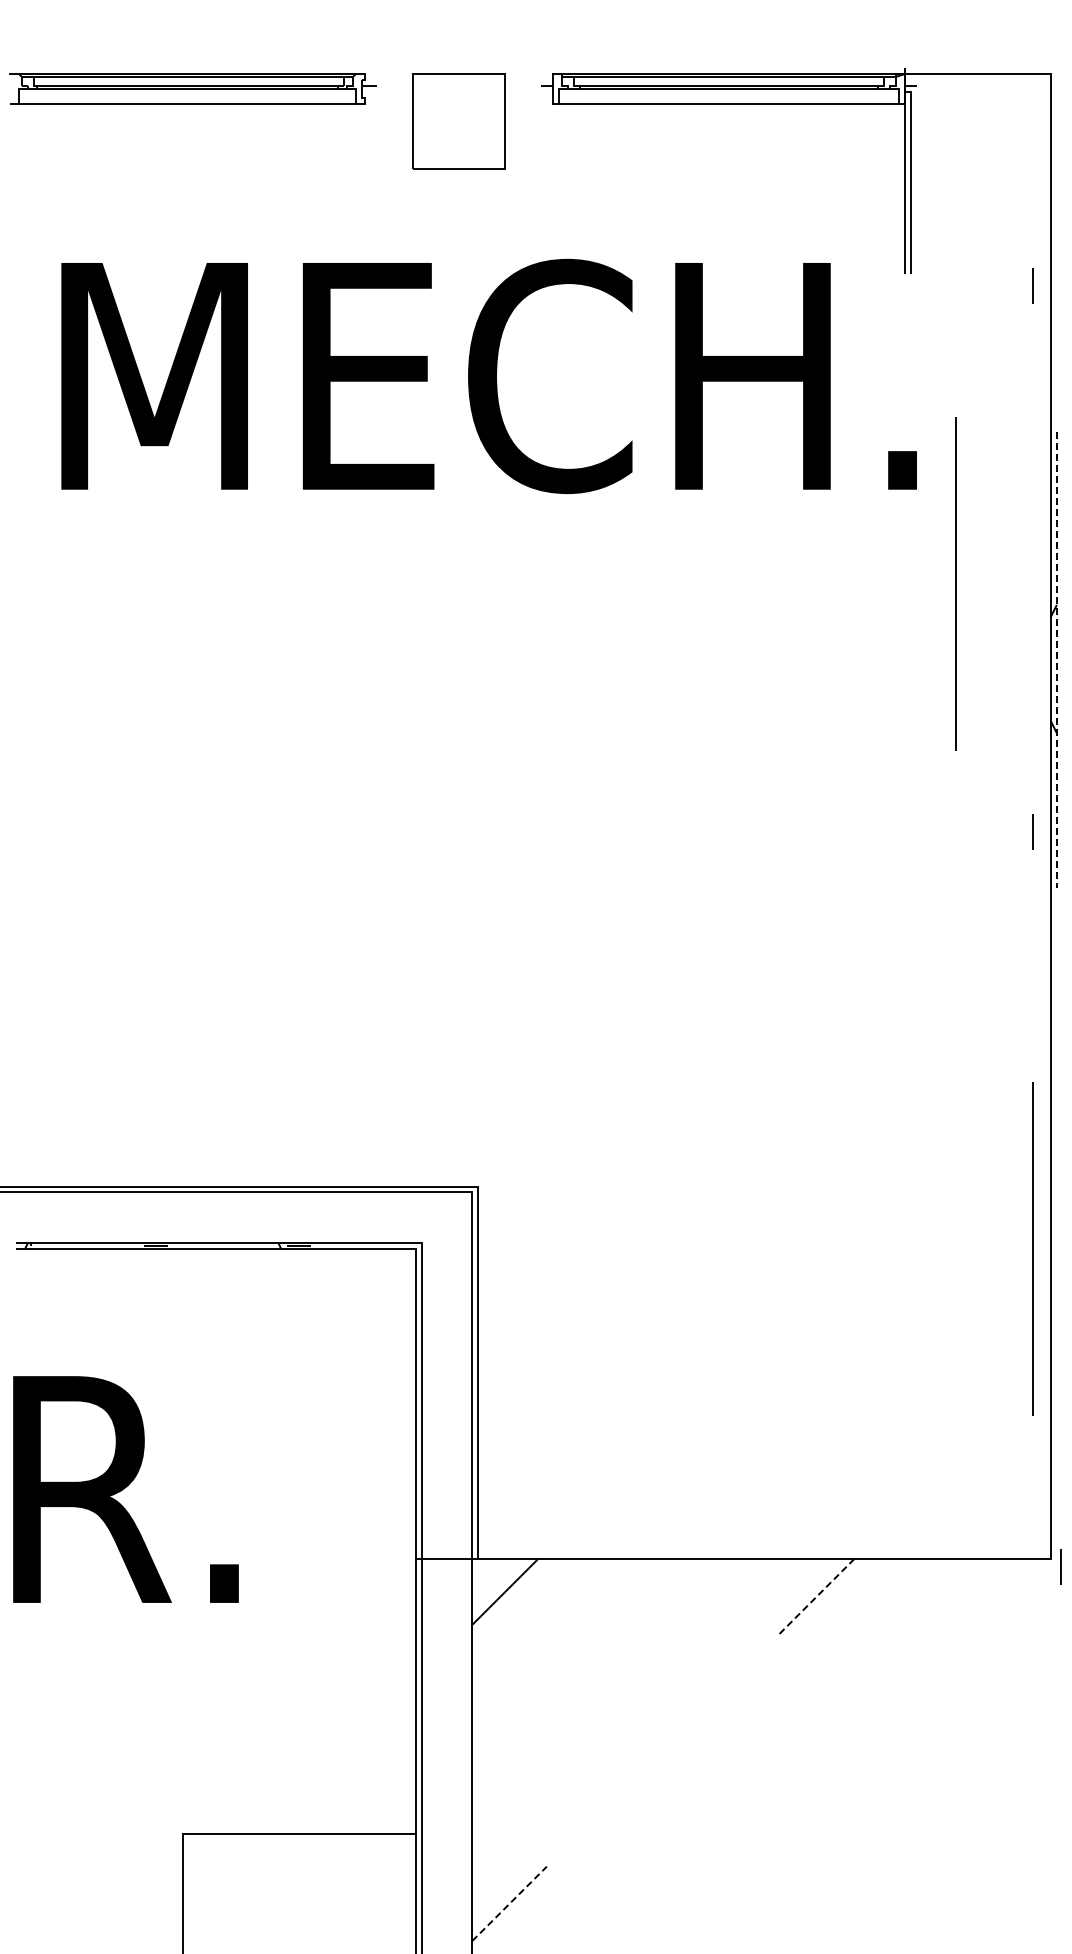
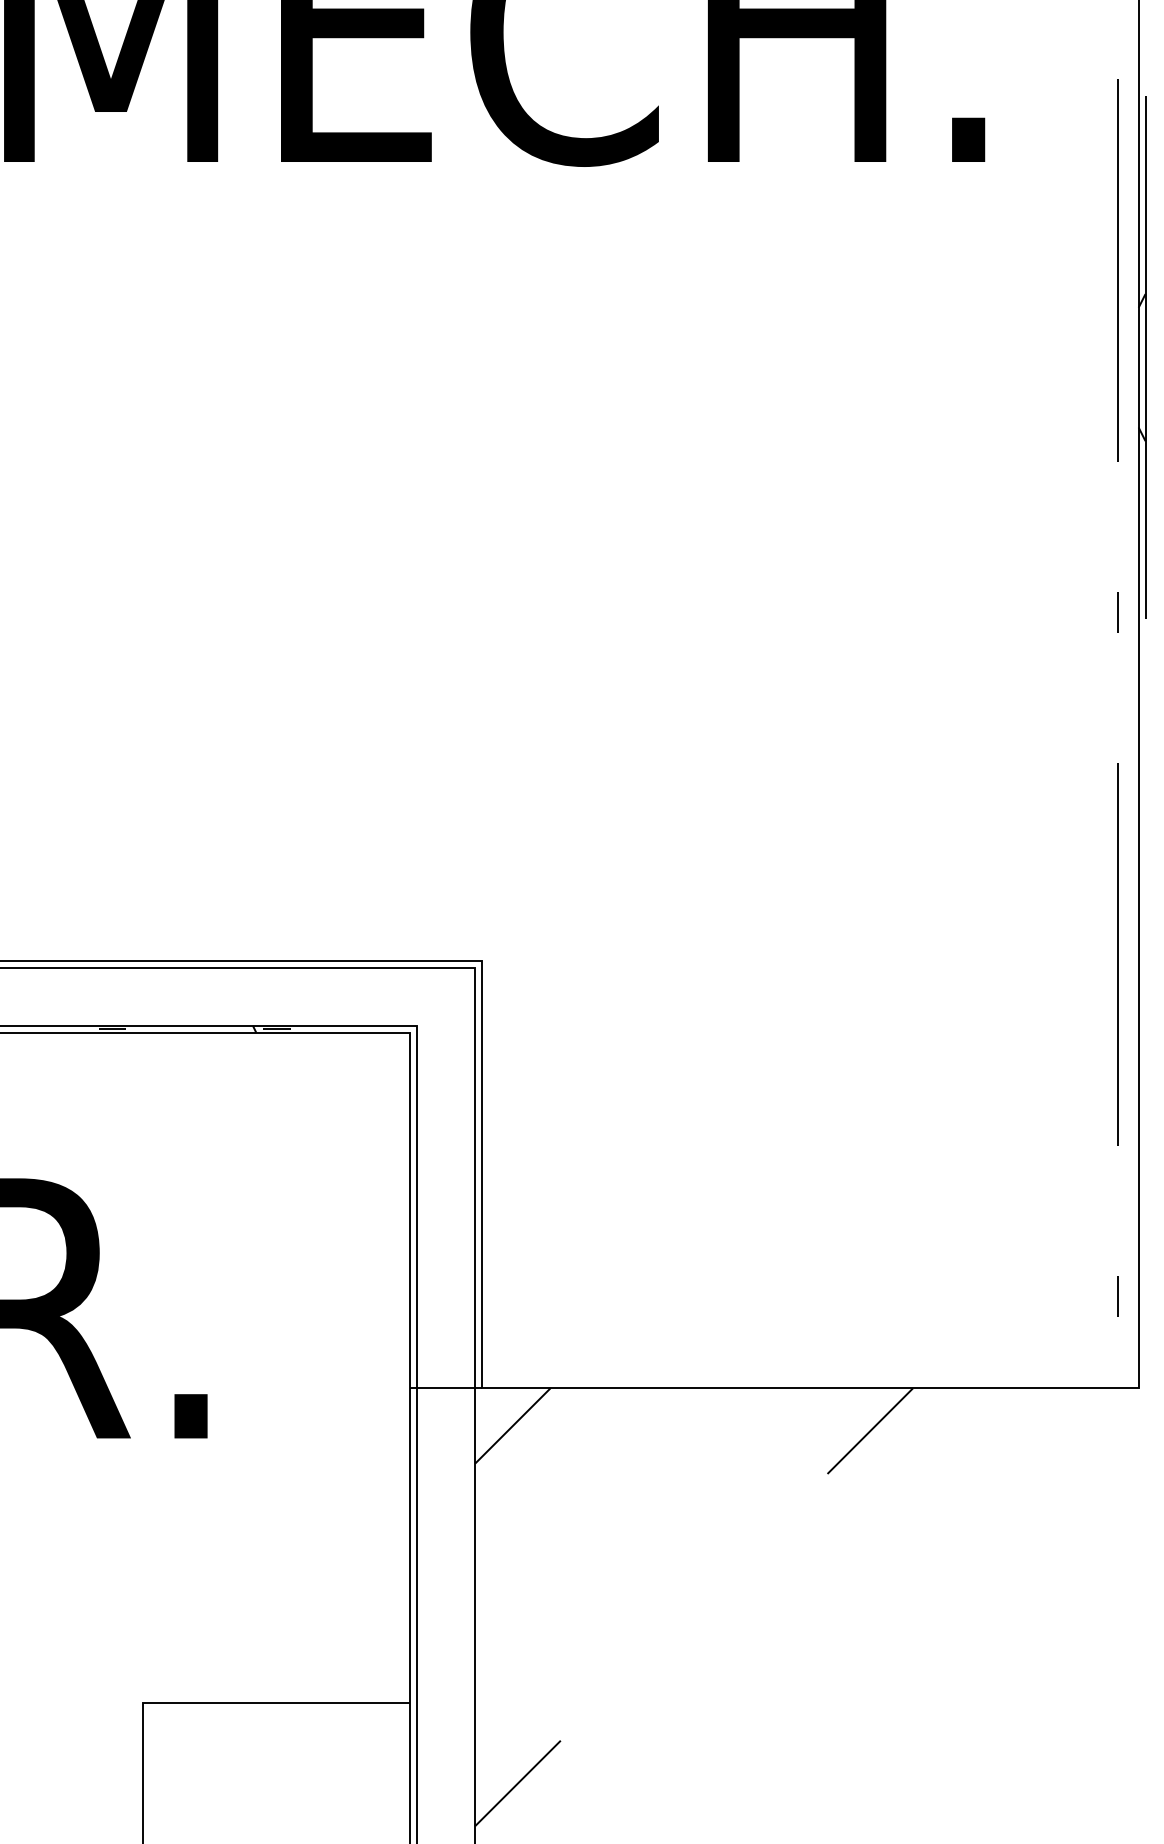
line: (955, 583) -> (1117, 269), moved
line: (1056, 660) -> (1145, 357), dashed -> solid
line: (1032, 831) -> (1117, 611), moved
line: (1032, 1248) -> (1117, 954), moved
line: (1060, 1566) -> (1117, 1295), moved
line: (816, 1596) -> (869, 1431), dashed -> solid
line: (509, 1903) -> (517, 1783), dashed -> solid

